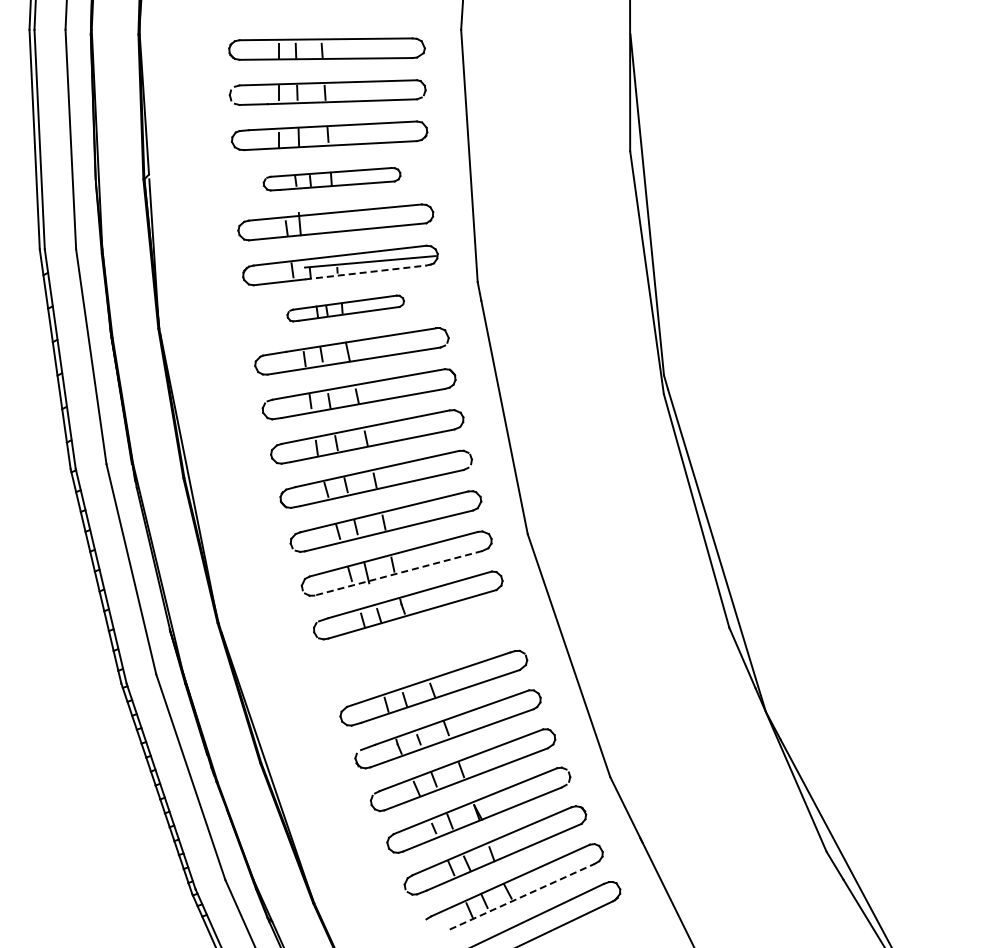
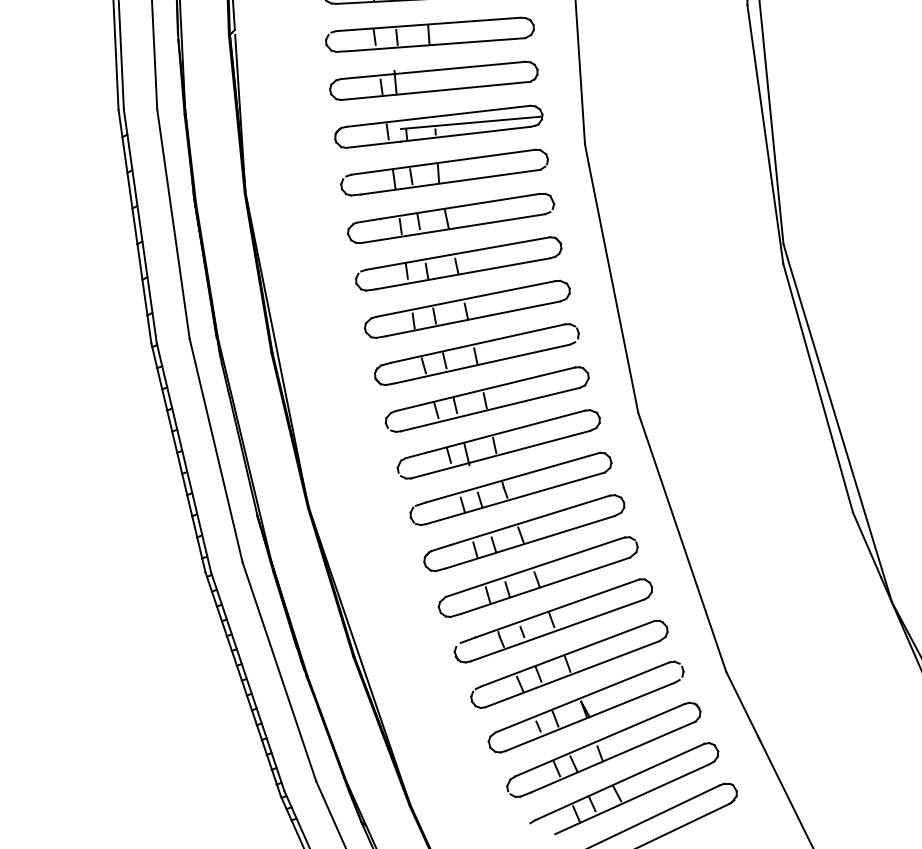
part: (331, 179) -> (429, 35), size x1.43
line: (366, 272) -> (466, 134), dashed -> solid
part: (345, 308) -> (444, 172), size x1.67
line: (398, 573) -> (500, 454), dashed -> solid
part: (420, 646) -> (524, 532), added
line: (522, 896) -> (632, 798), dashed -> solid

